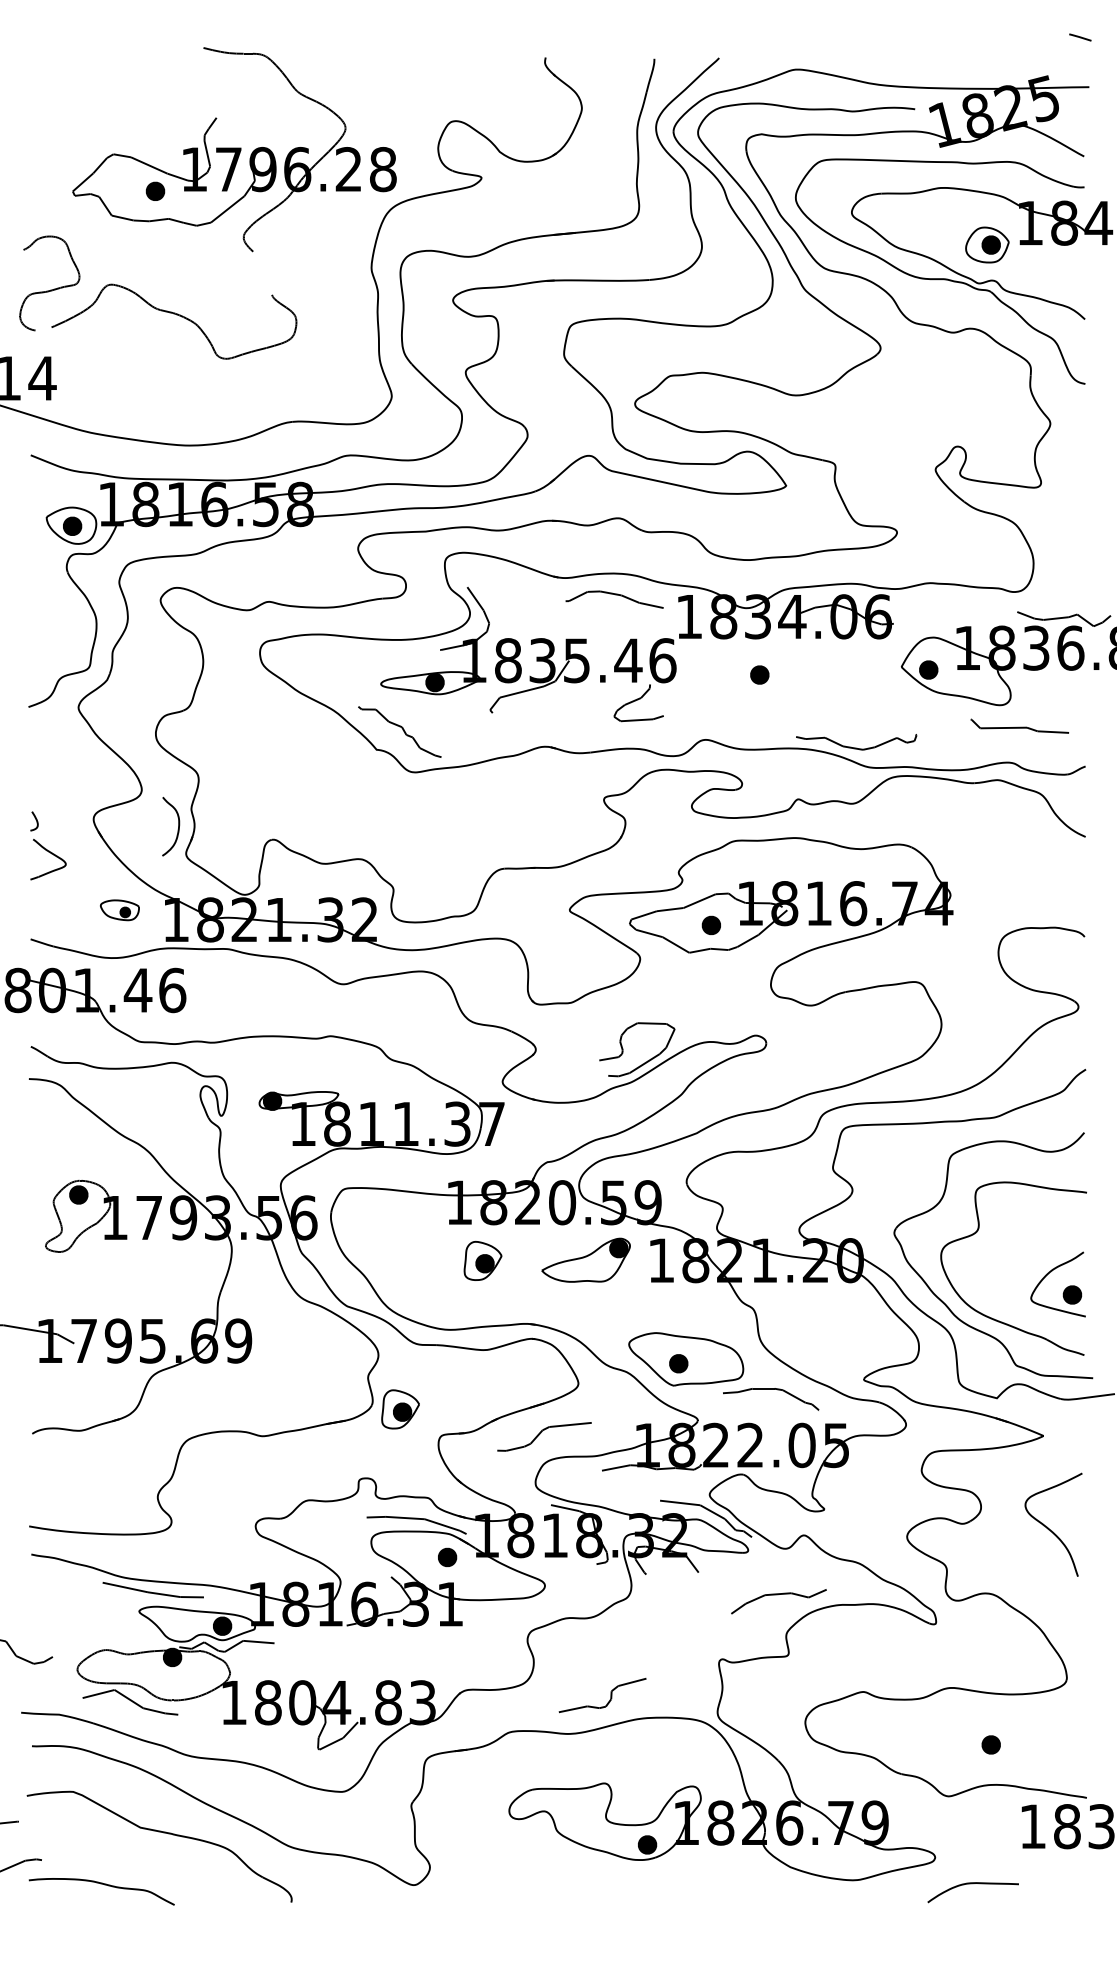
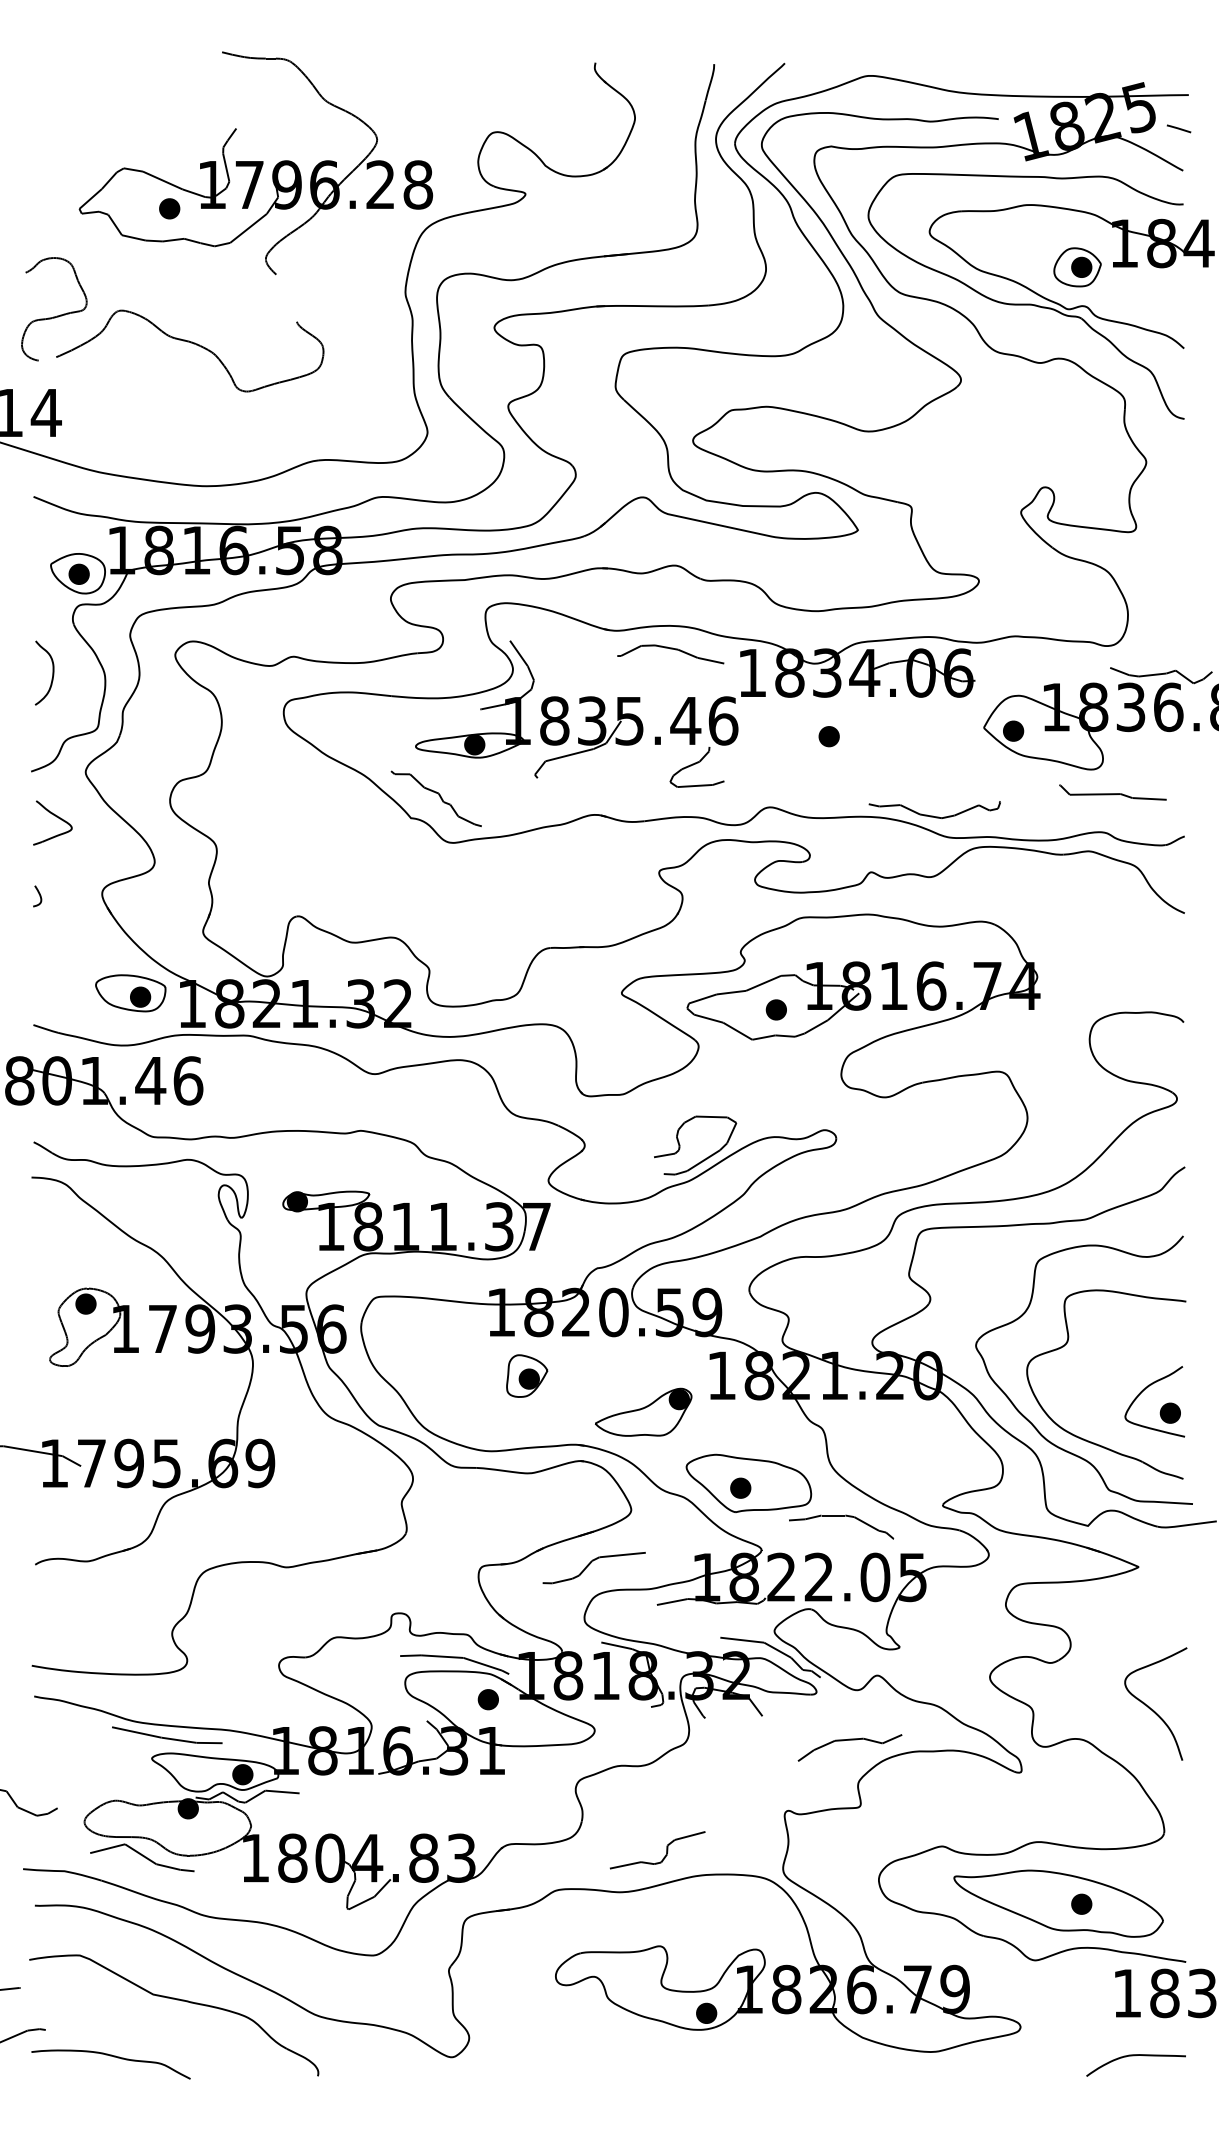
line: (1079, 37) -> (1178, 128), moved
curve: (178, 826) -> (52, 672), moved
part: (51, 854) -> (56, 817), moved
part: (119, 910) -> (130, 993), size x1.67
part: (585, 1259) -> (643, 1411), moved
part: (400, 1408) -> (437, 1537), removed
curve: (1051, 1529) -> (1153, 1709), moved
part: (969, 1744) -> (1058, 1903), added
curve: (972, 1884) -> (1135, 2056), moved

